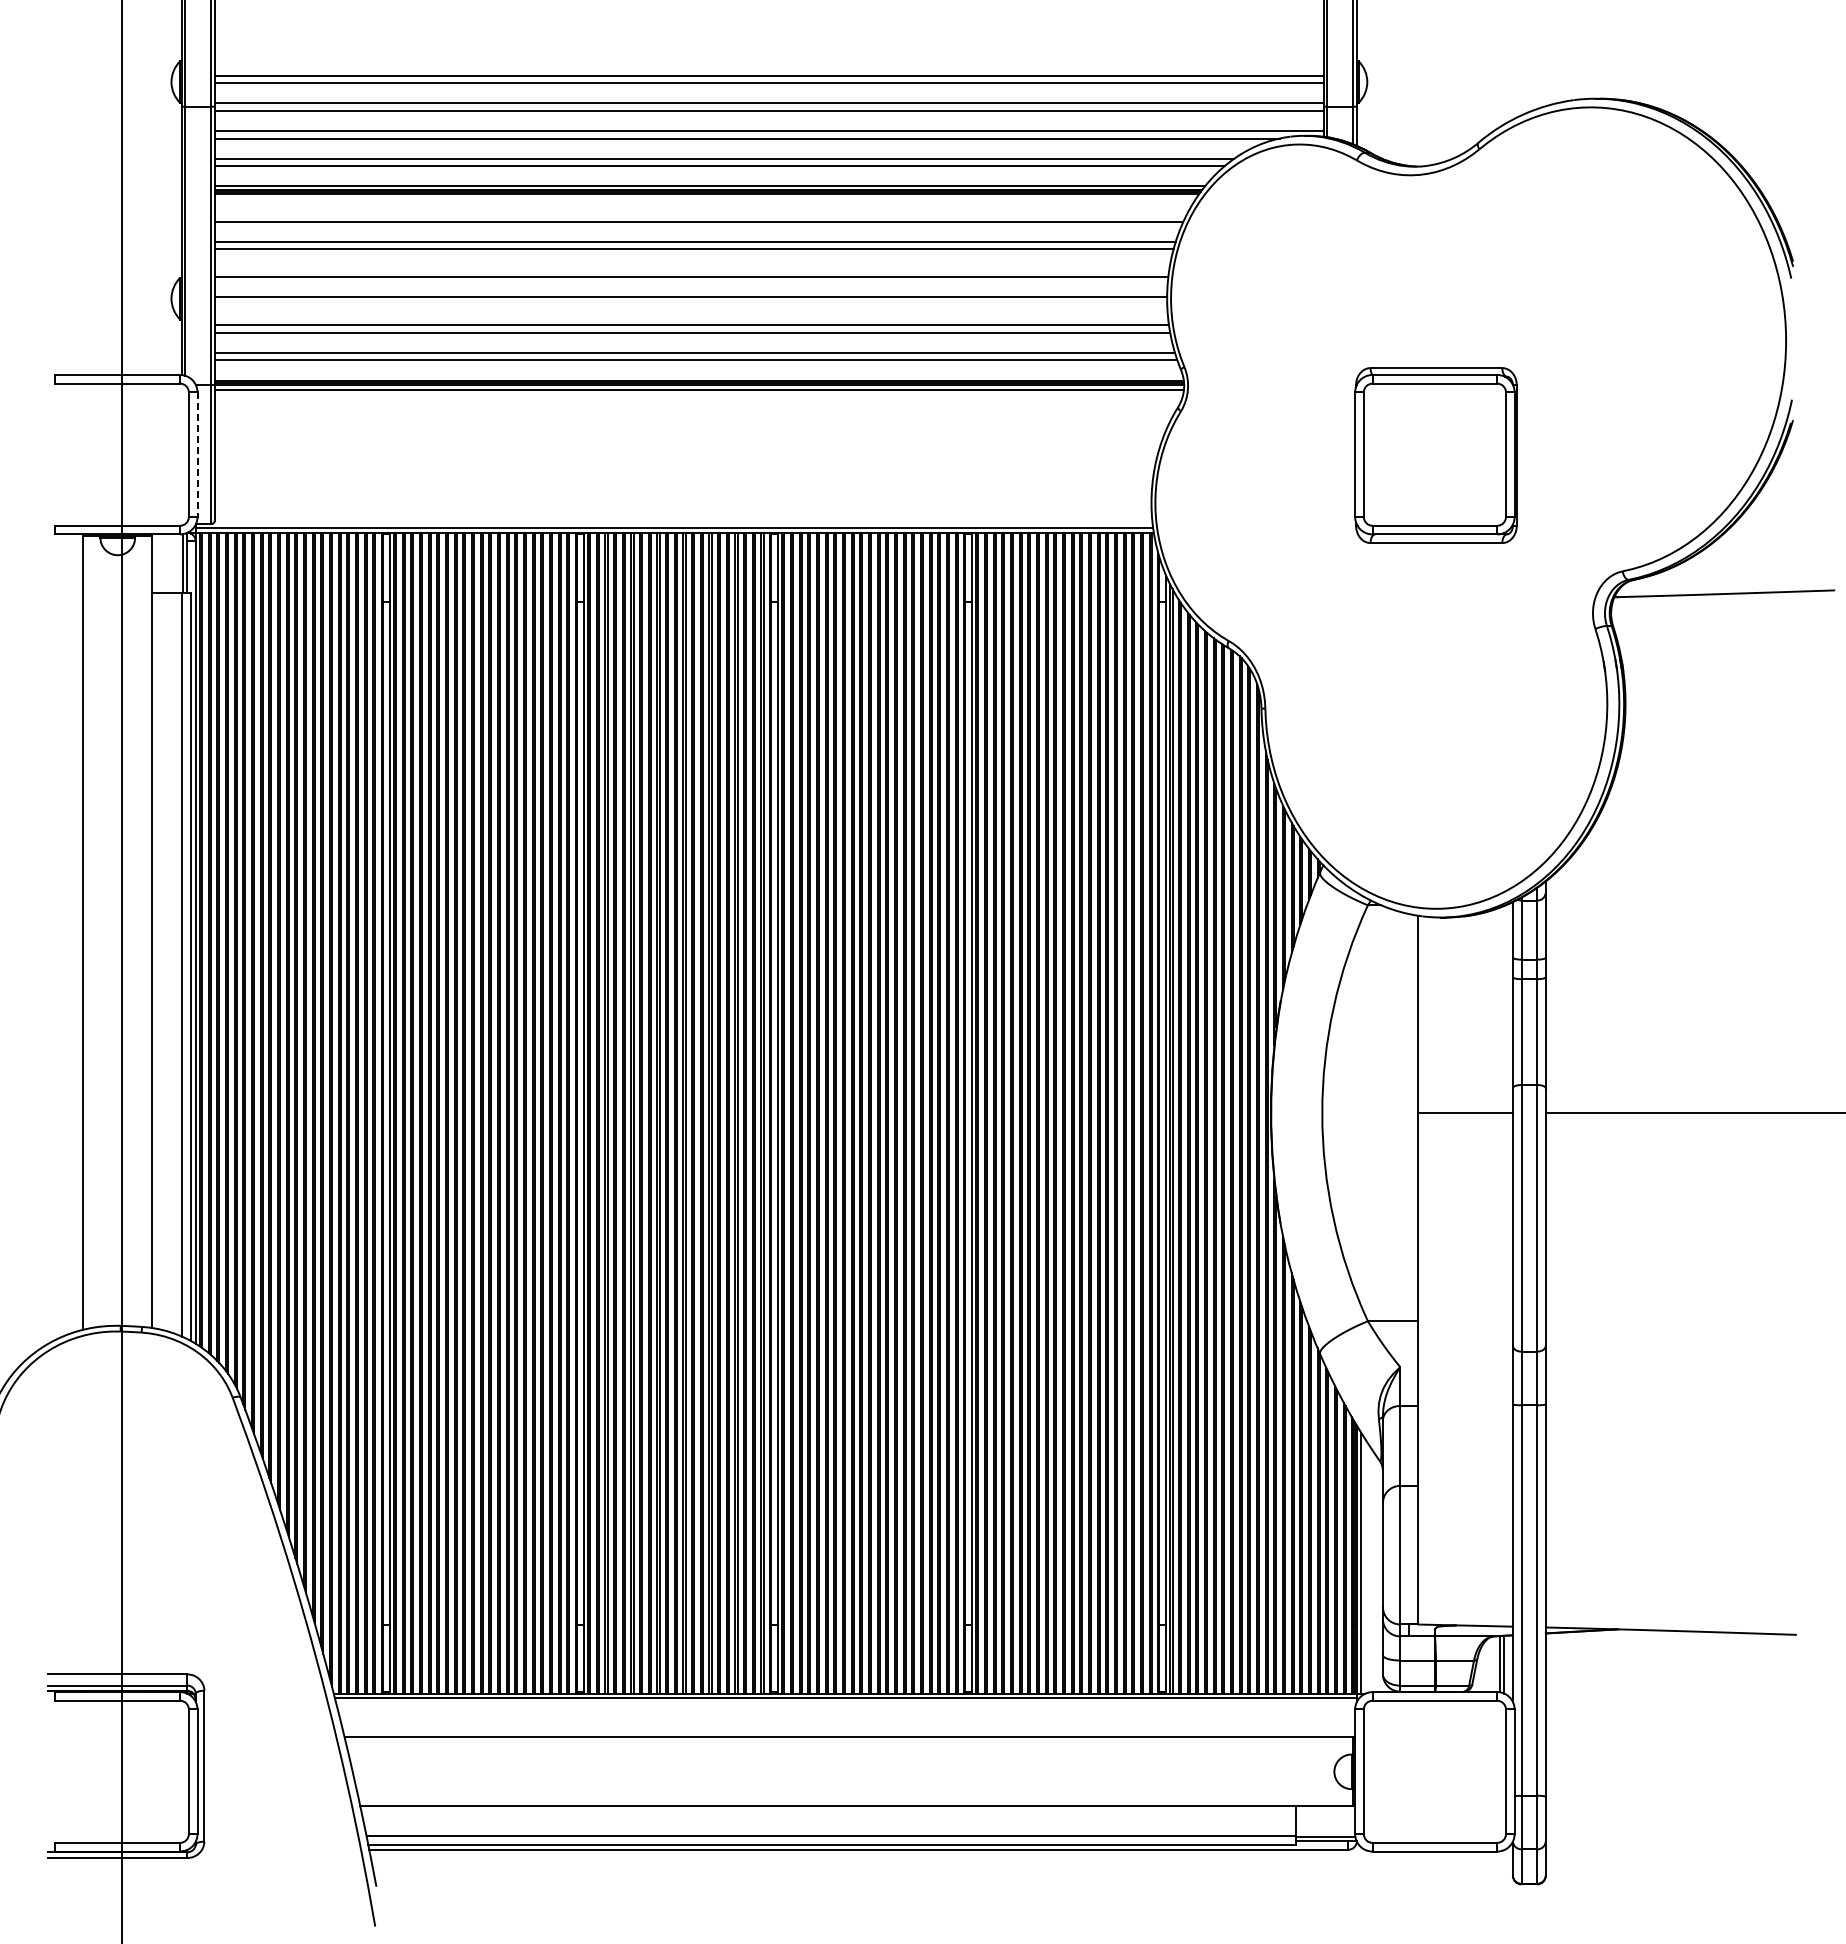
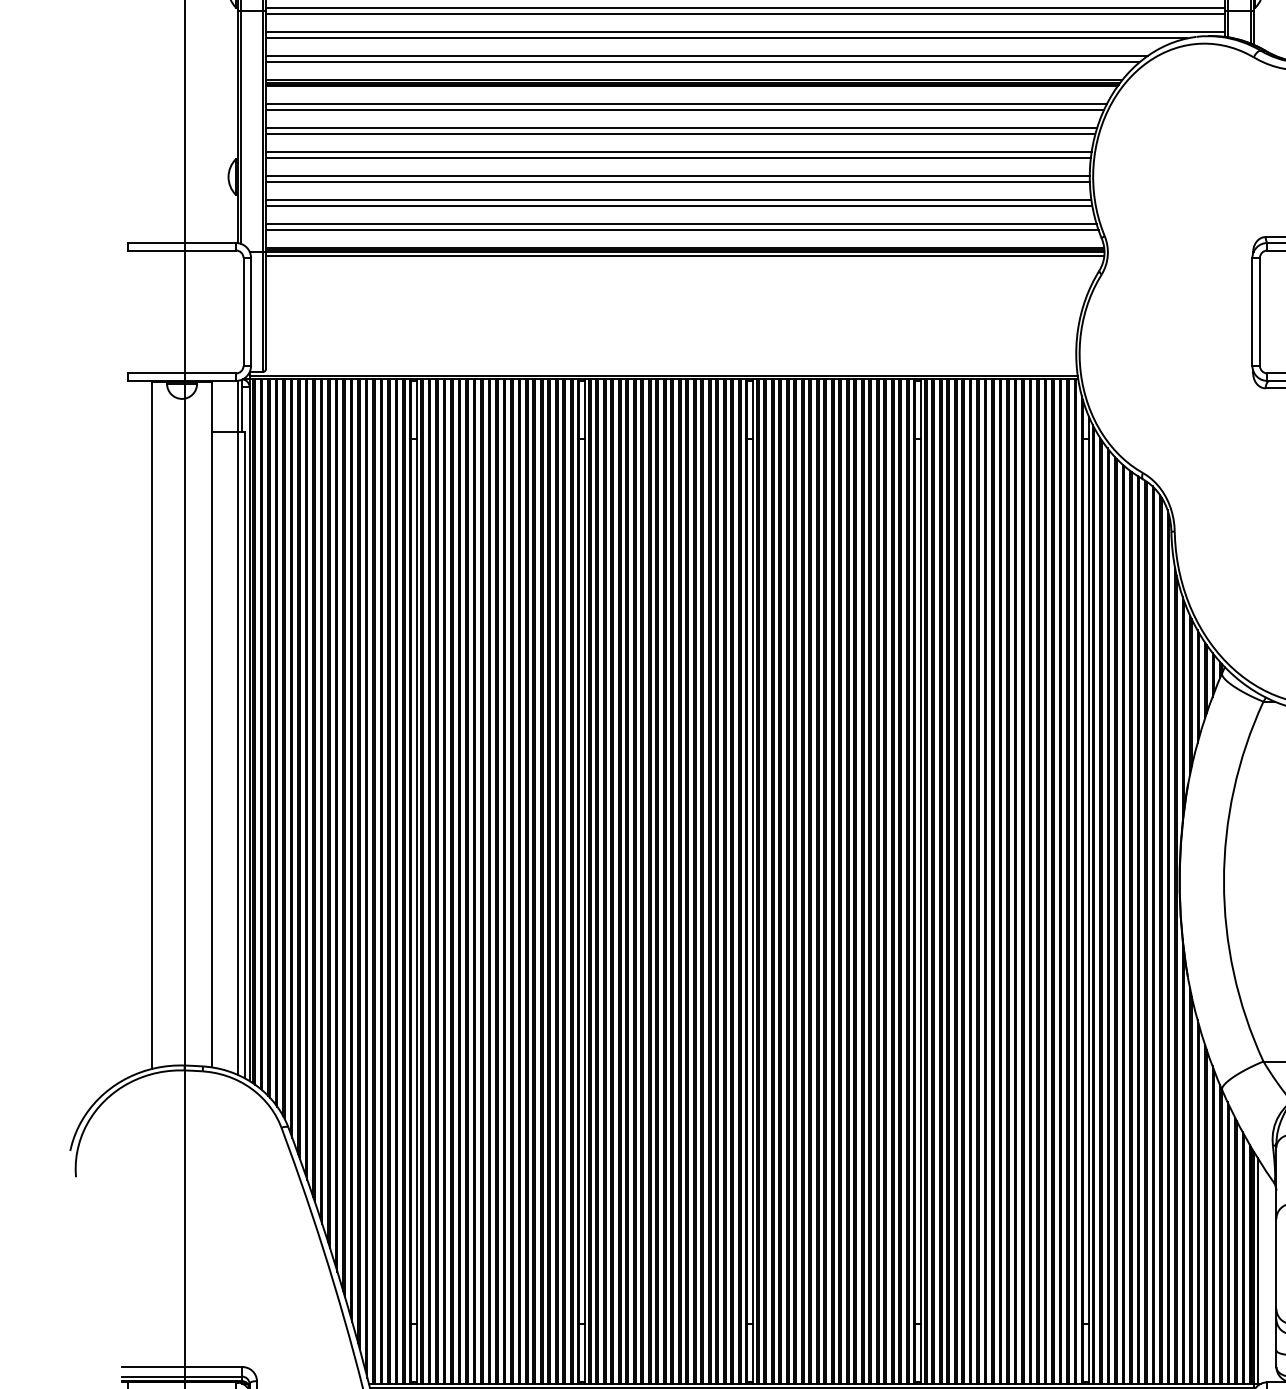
line: (700, 214) -> (686, 104), added
line: (691, 269) -> (678, 151), added
line: (690, 304) -> (677, 182), added
line: (197, 455) -> (251, 312), dashed -> solid

